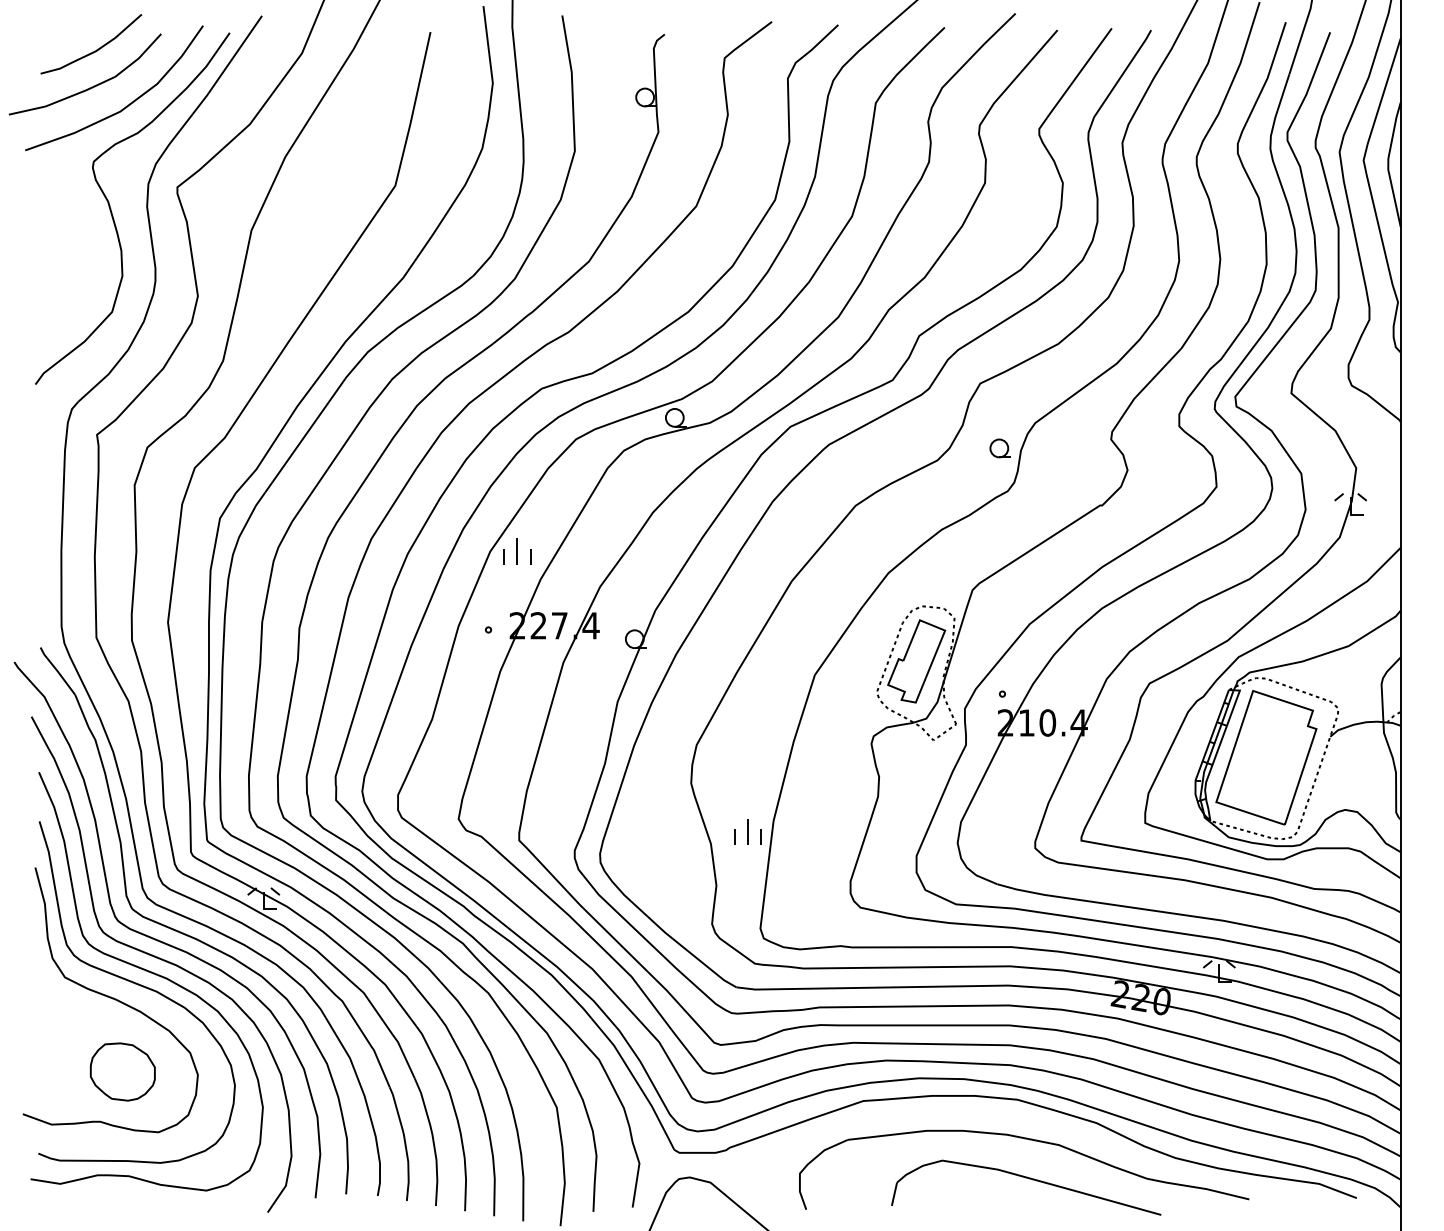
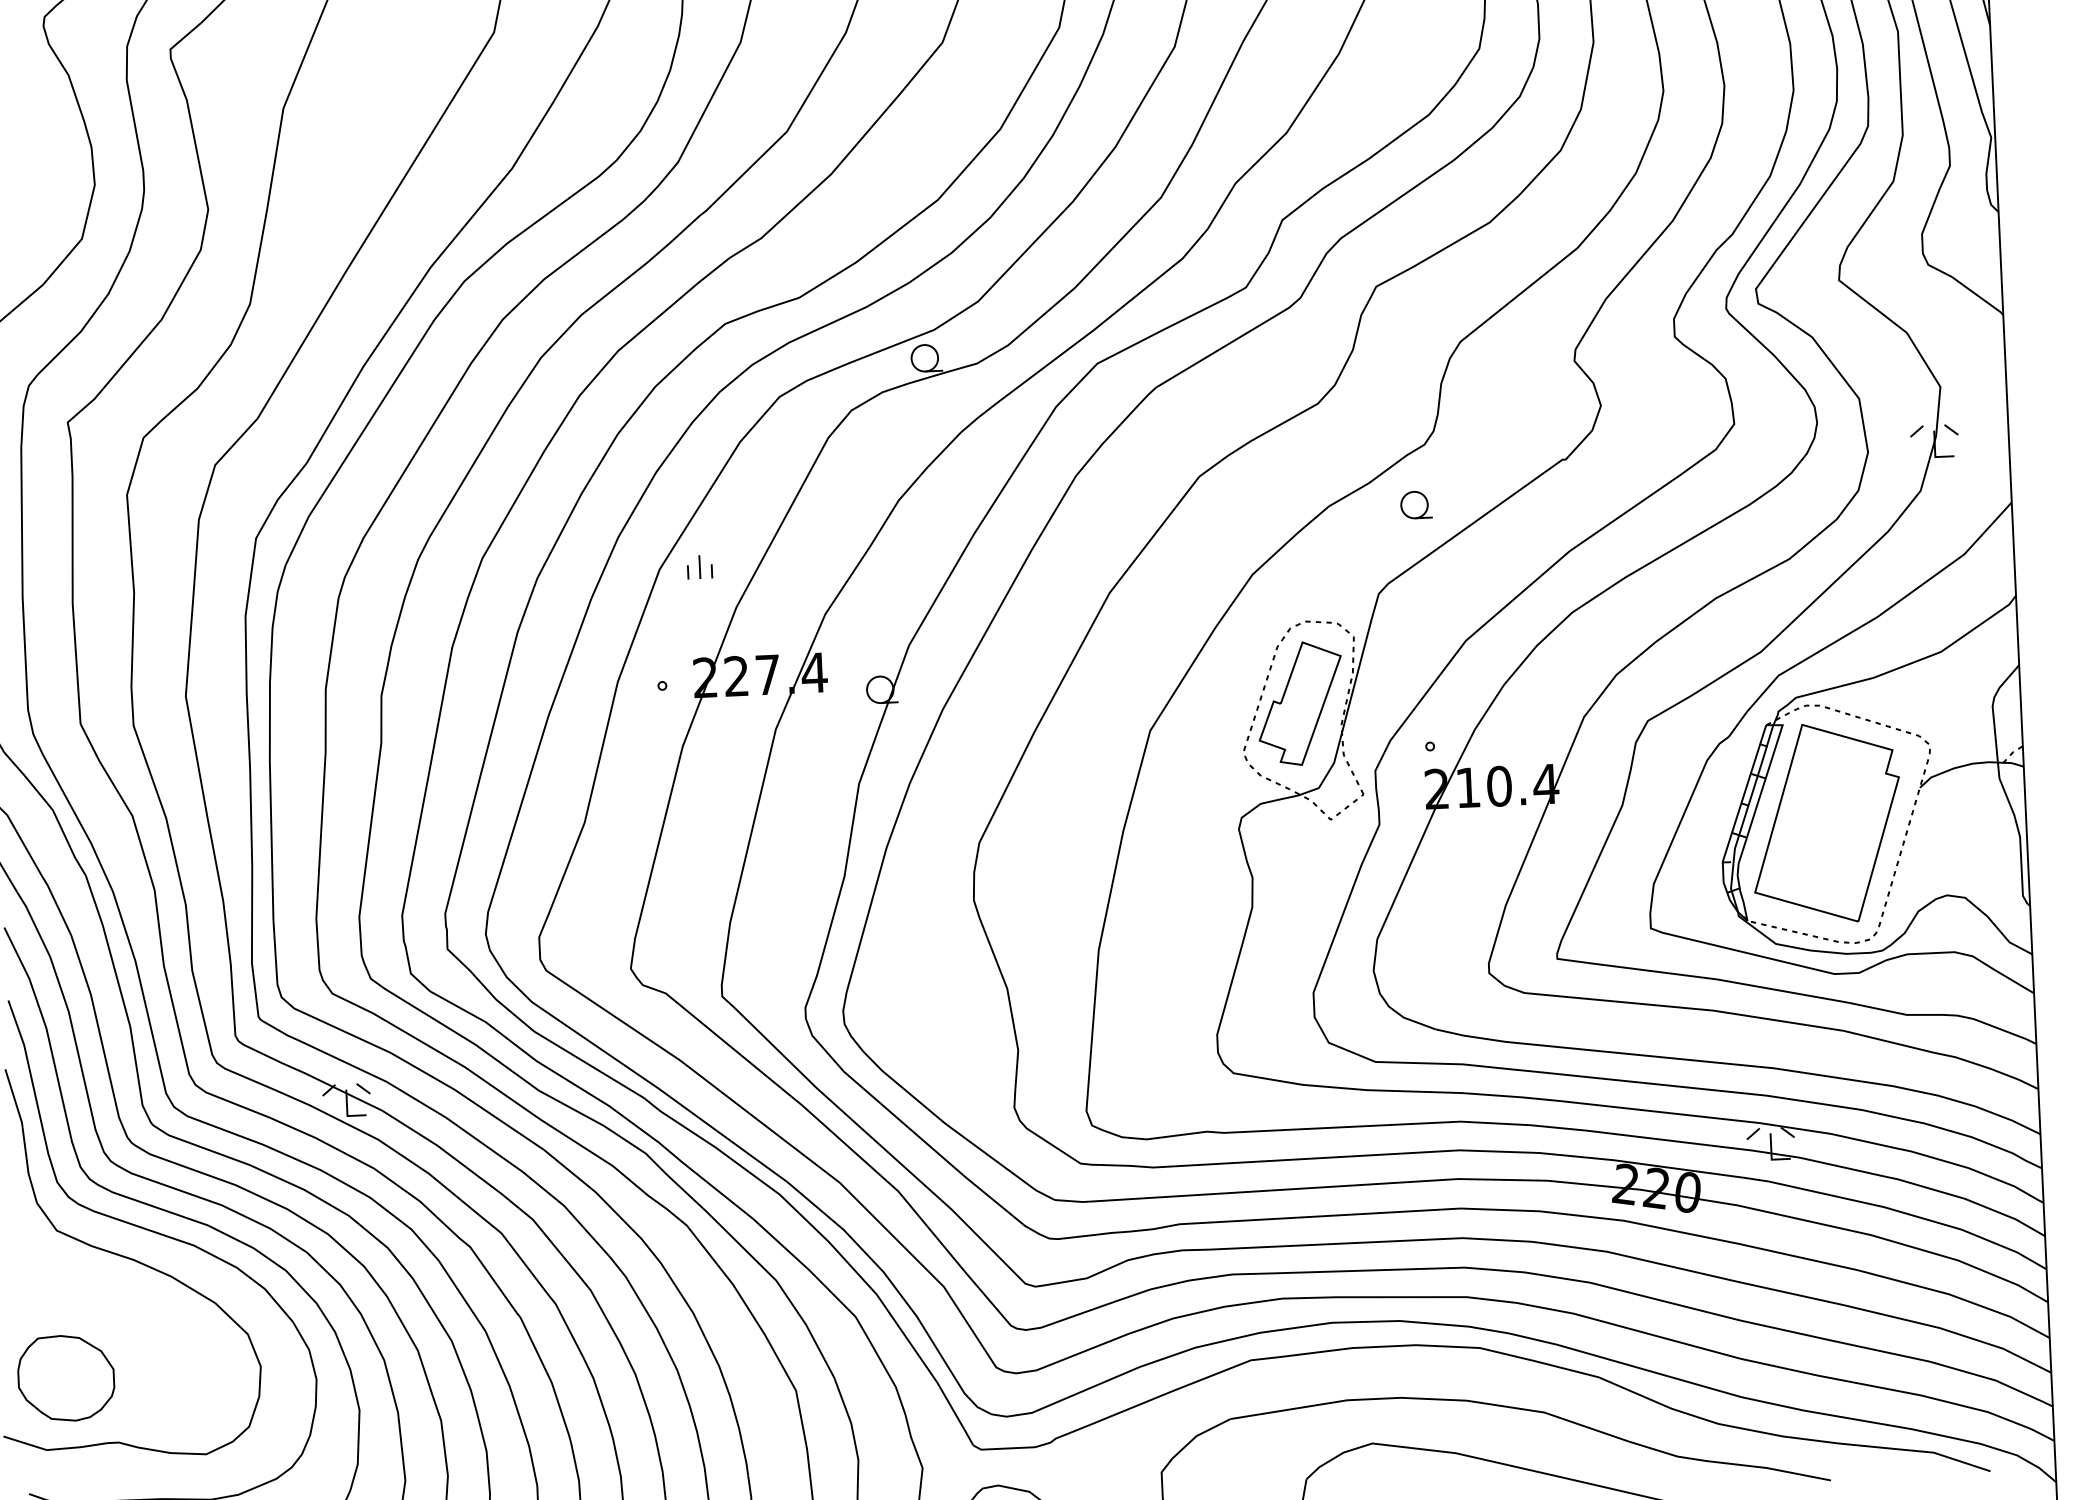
part: (999, 448) -> (1414, 505), moved
part: (517, 551) -> (700, 567), size x0.6
part: (747, 831) -> (1060, 967), removed
part: (122, 1071) -> (65, 1377), moved

